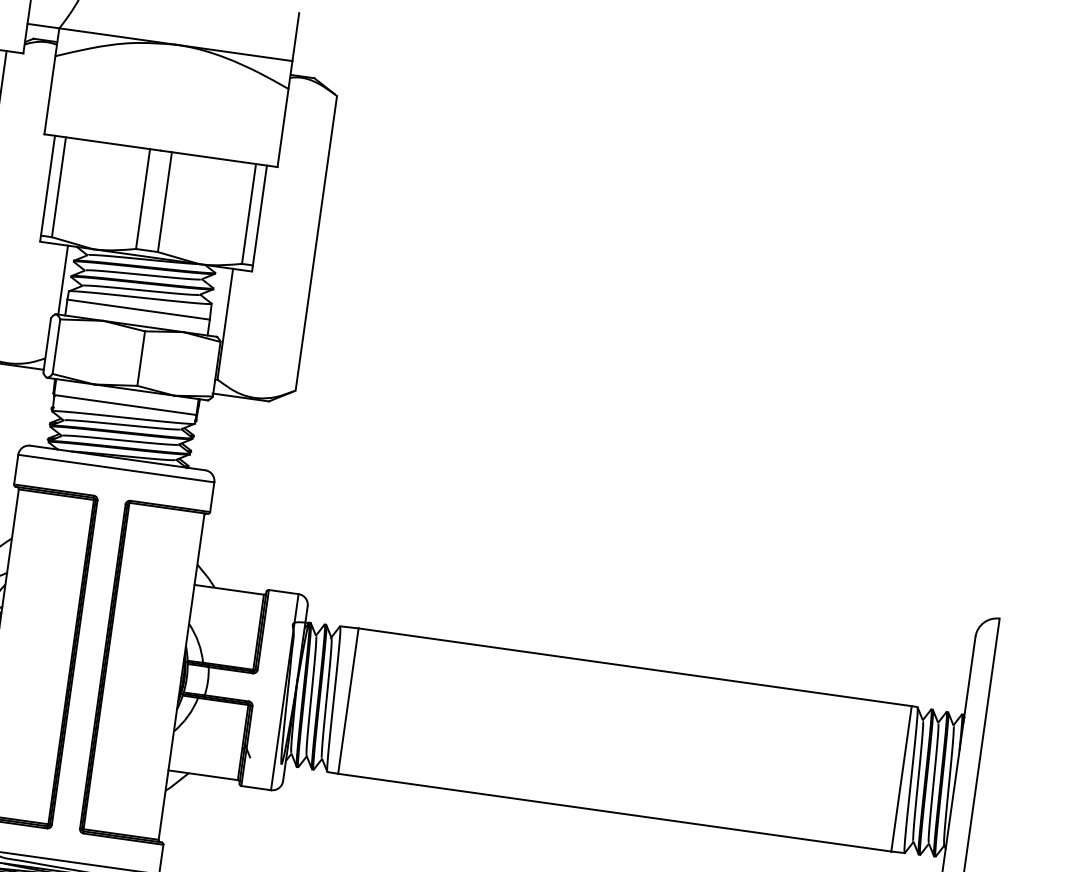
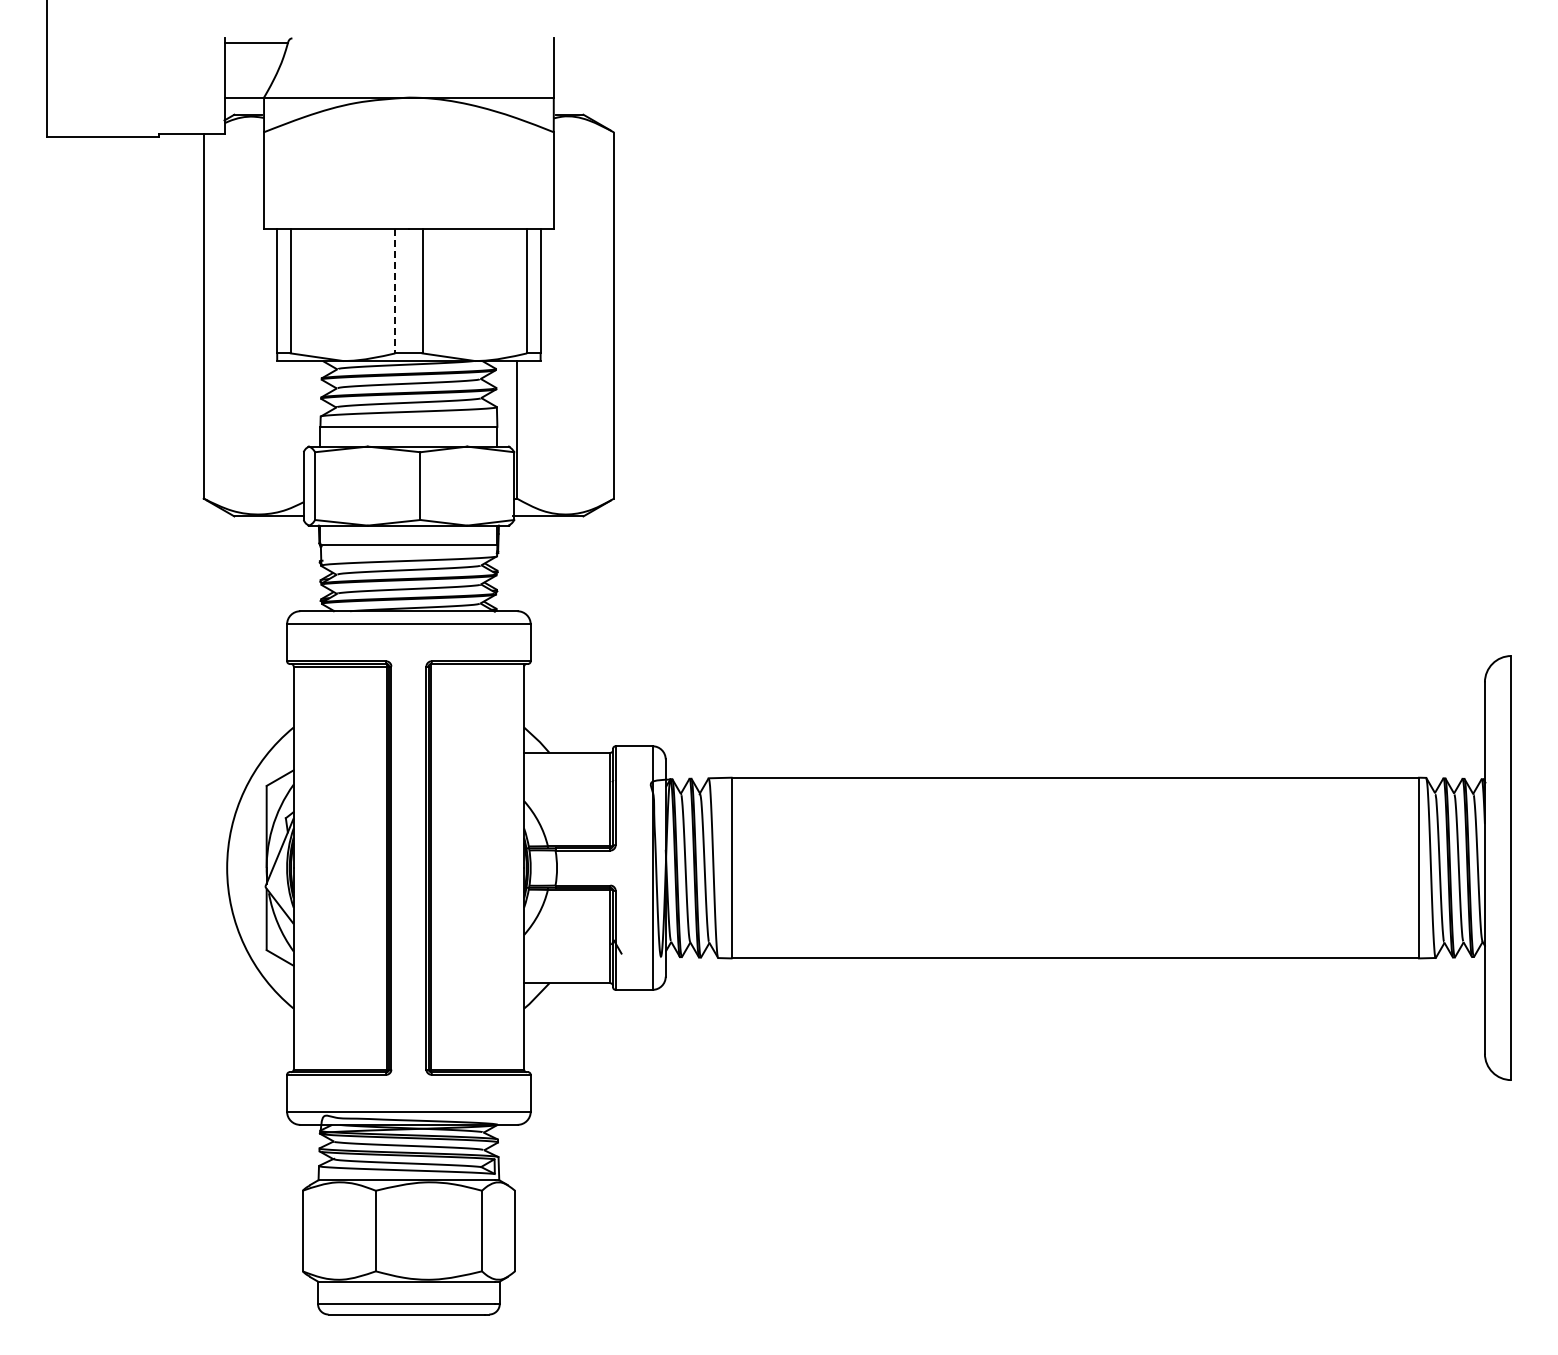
line: (143, 199) -> (395, 291), solid -> dashed
line: (62, 279) -> (311, 403), removed

